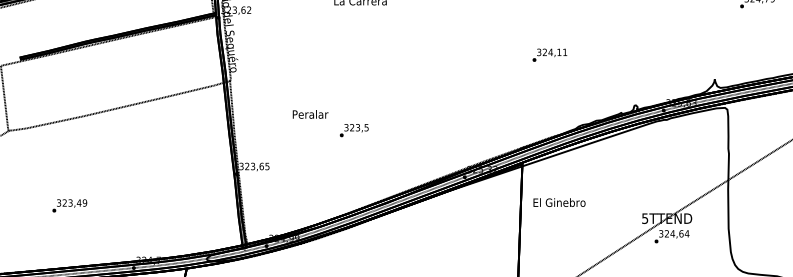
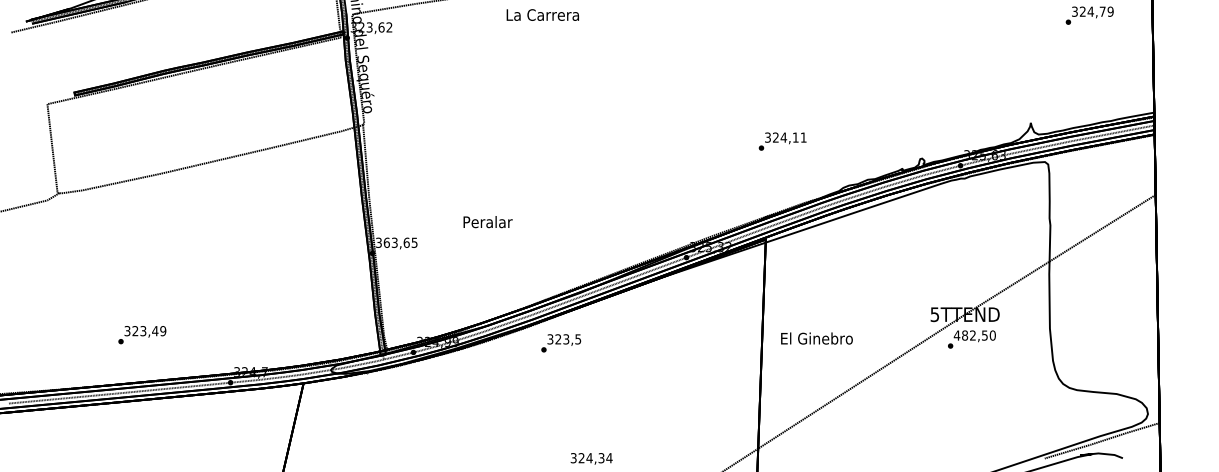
text: (549, 55) -> (782, 141), moved
text: (310, 114) -> (487, 222), moved
text: (354, 130) -> (561, 343), moved
text: (247, 166) -> (386, 242), 323,65 -> 363,65
text: (559, 202) -> (816, 338), moved
text: (69, 206) -> (142, 335), moved
text: (673, 233) -> (974, 335), 324,64 -> 482,50

